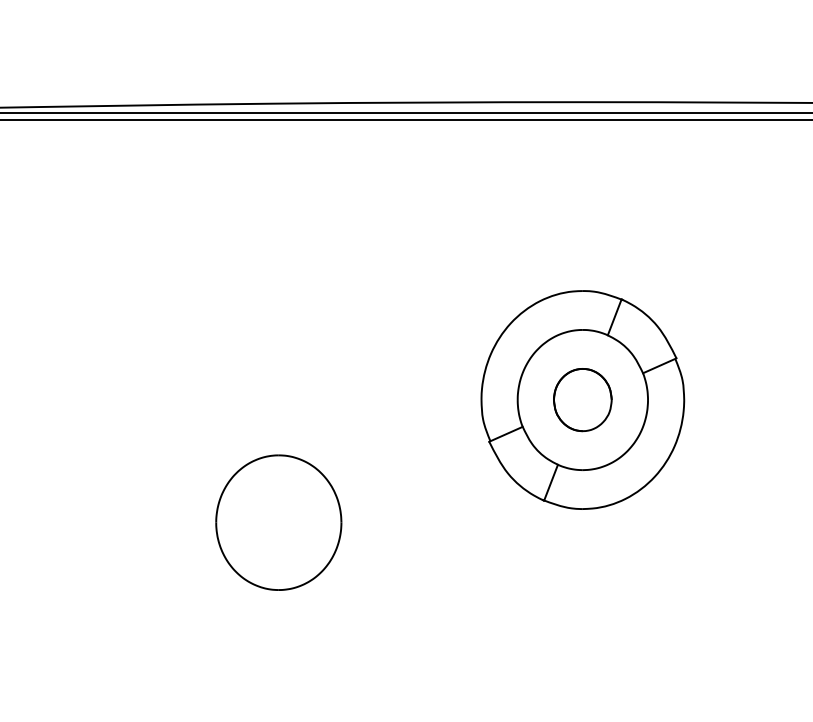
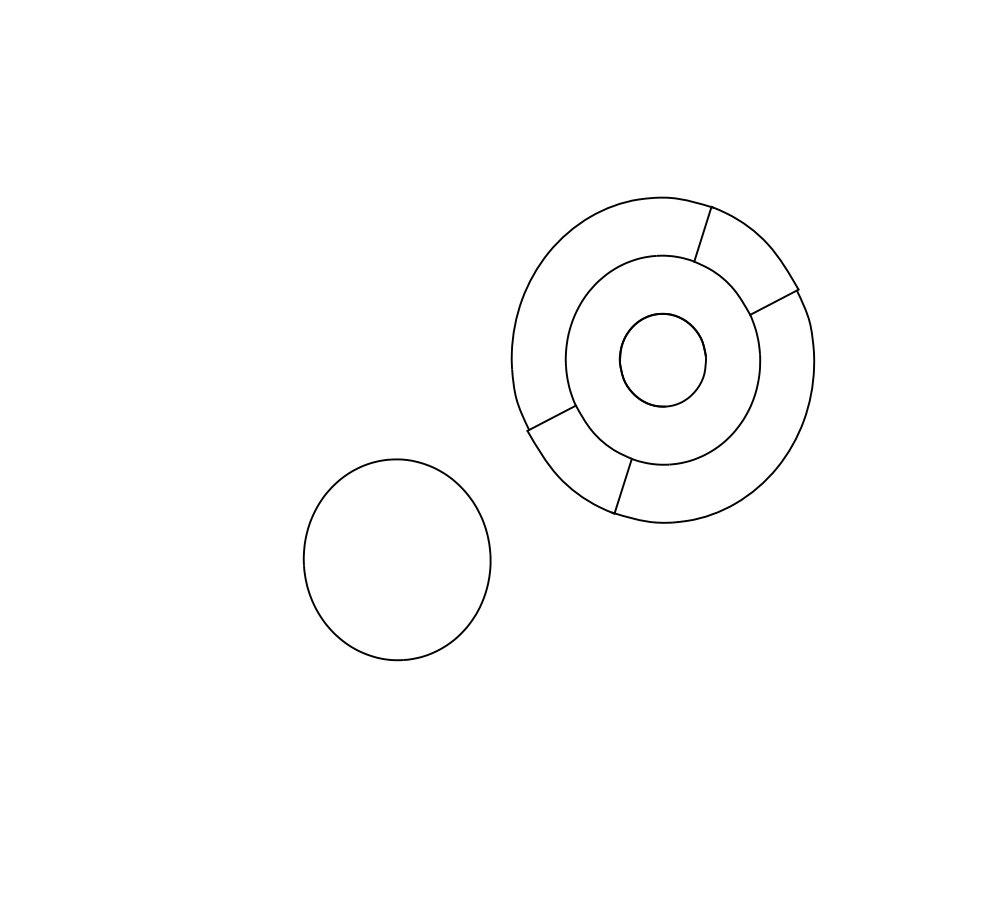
part: (278, 522) -> (396, 559), moved

